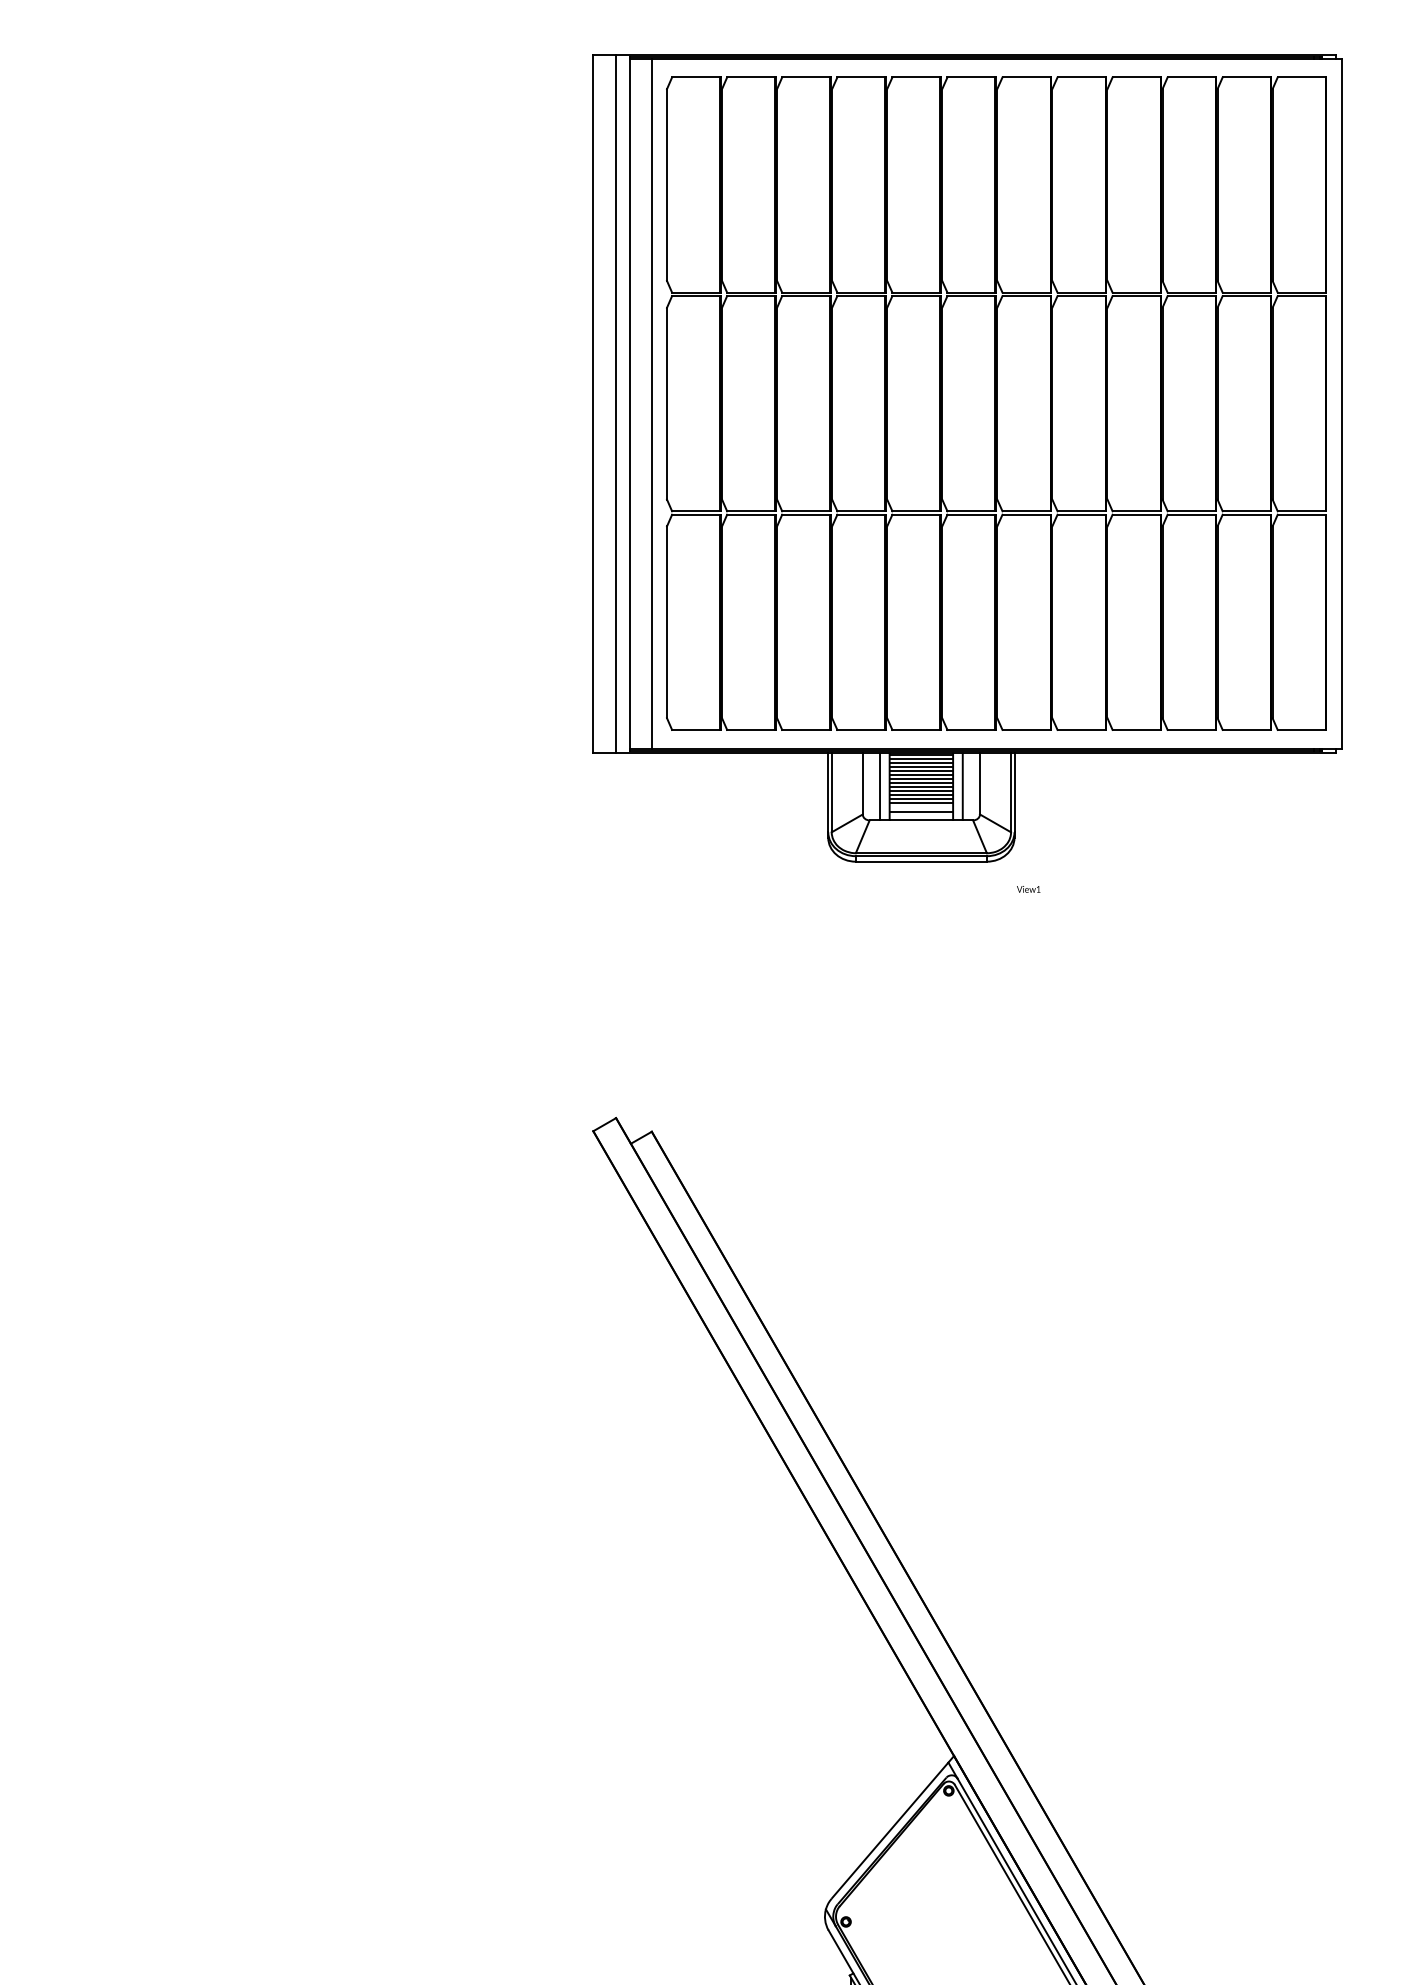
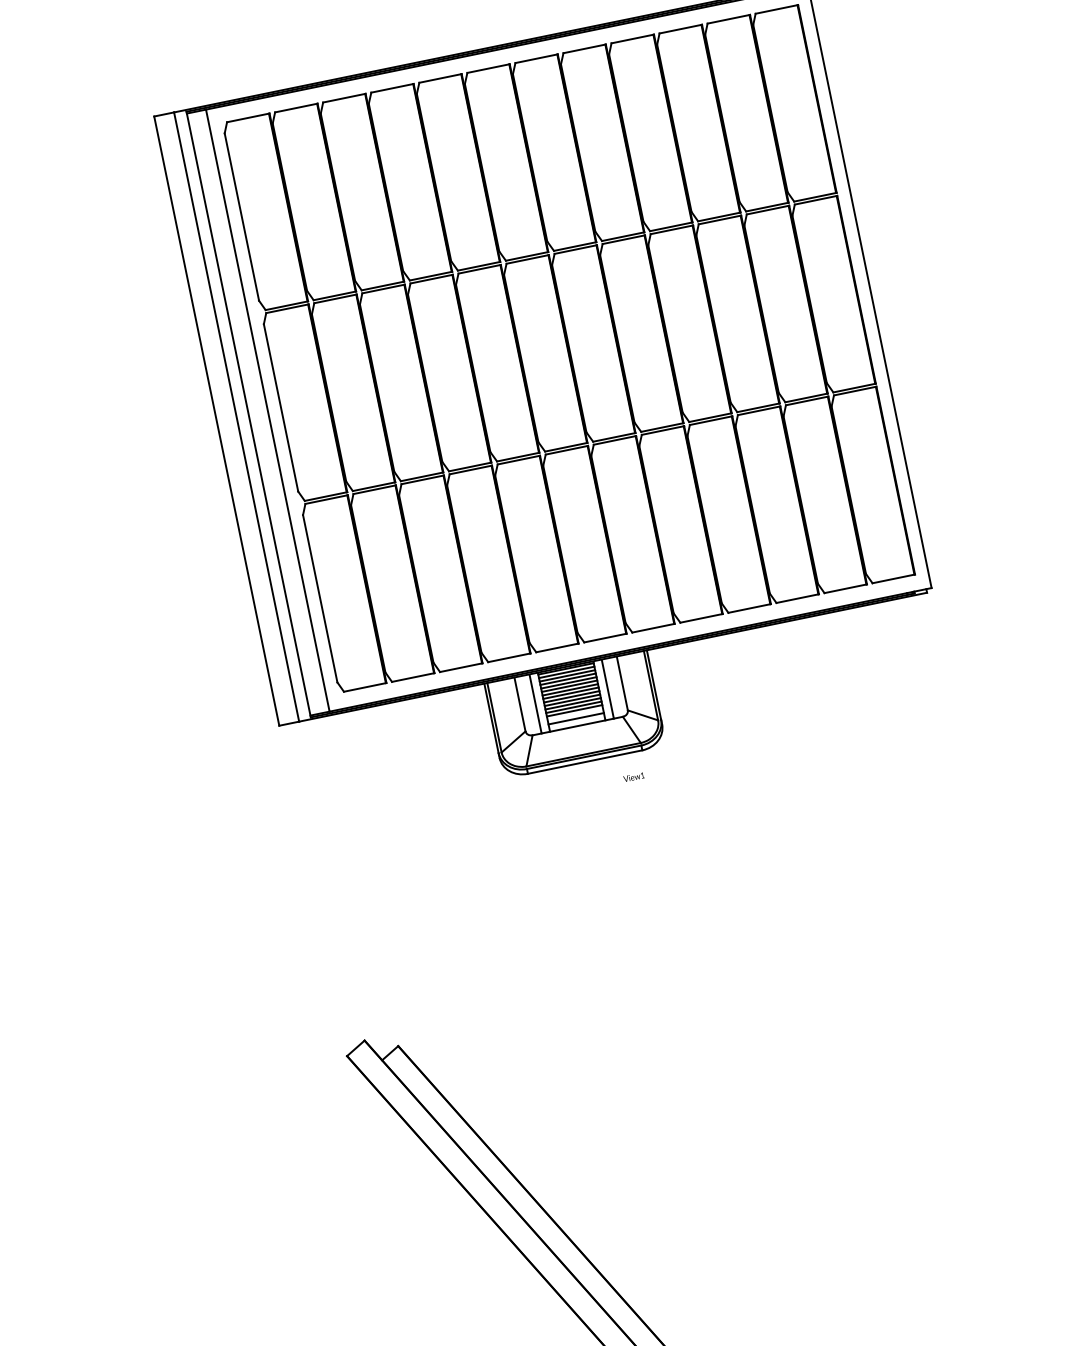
text: (1028, 889) -> (633, 777), moved

